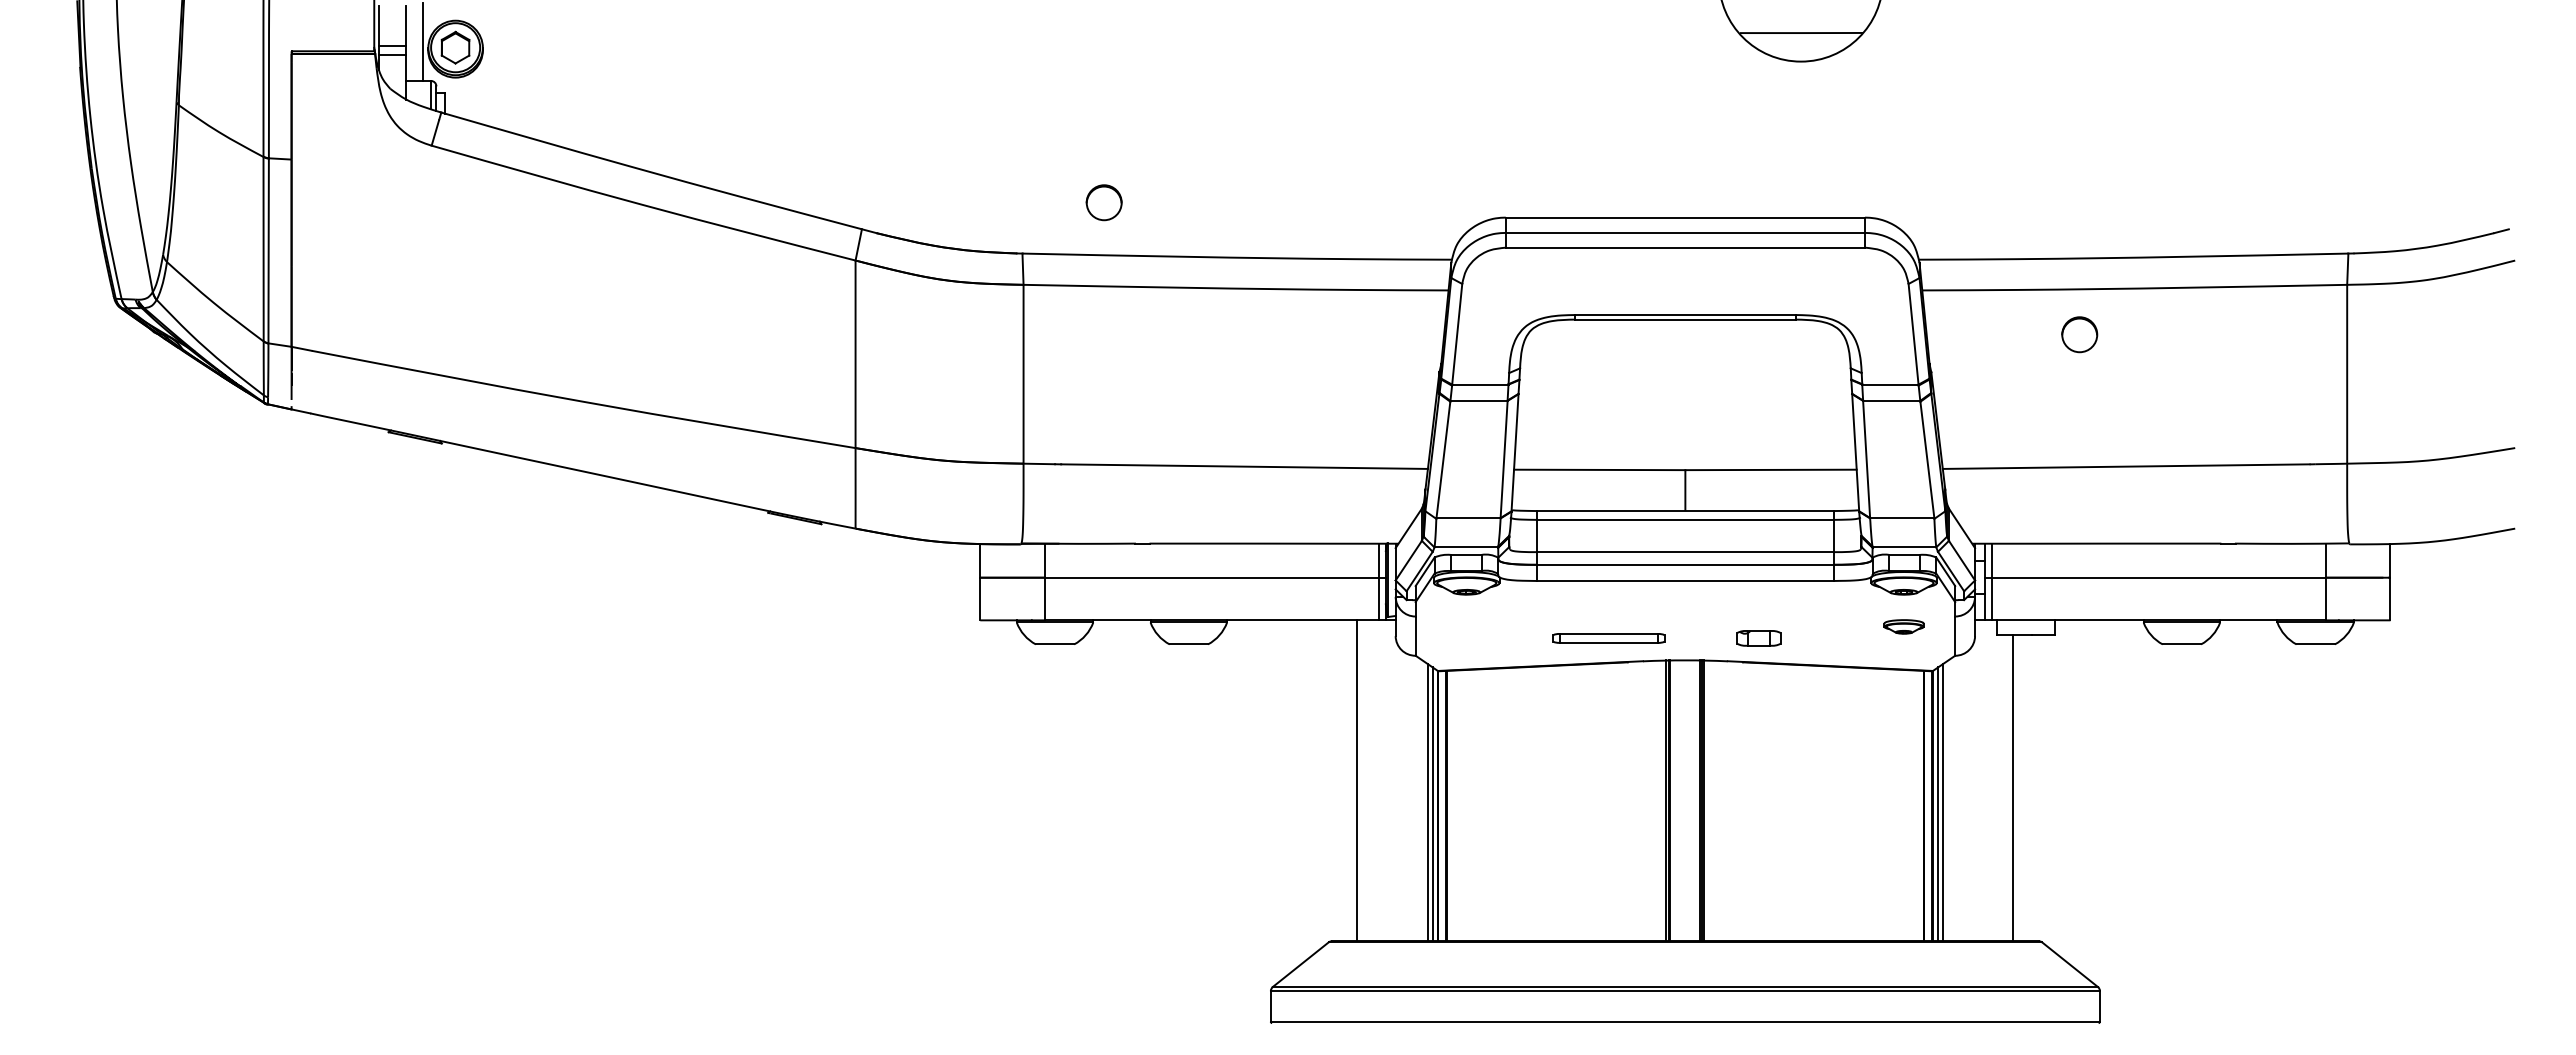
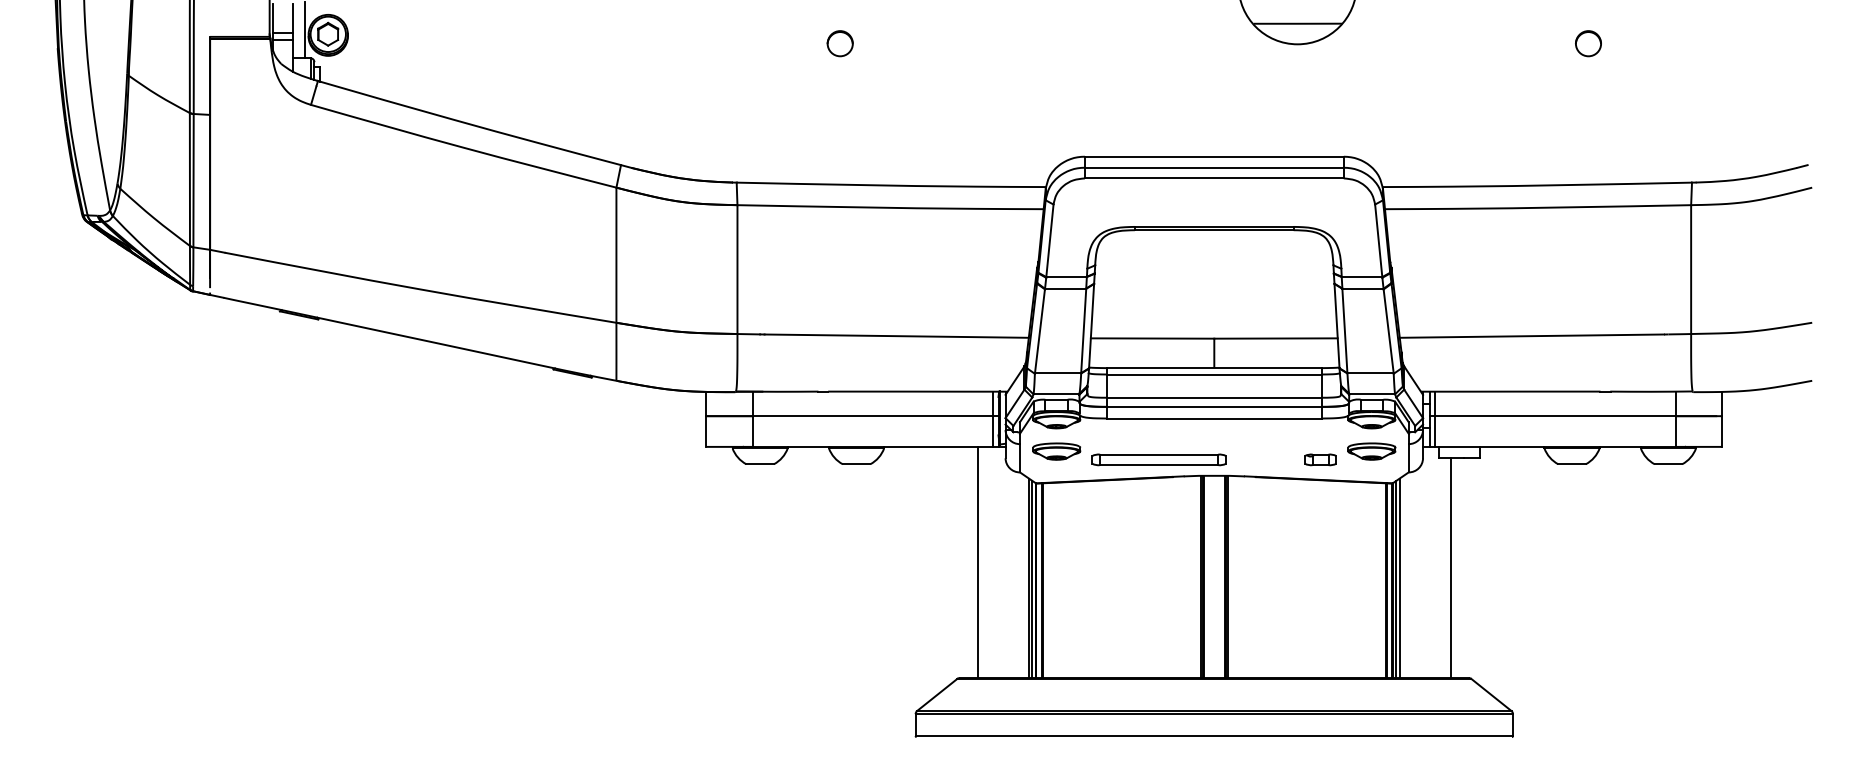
part: (1103, 202) -> (839, 43), moved
part: (2079, 334) -> (1588, 43), moved
part: (1466, 626) -> (1056, 451), added
part: (1903, 626) -> (1371, 451), size x1.67
part: (1608, 638) -> (1158, 459), size x1.67
part: (1758, 638) -> (1320, 459), moved

